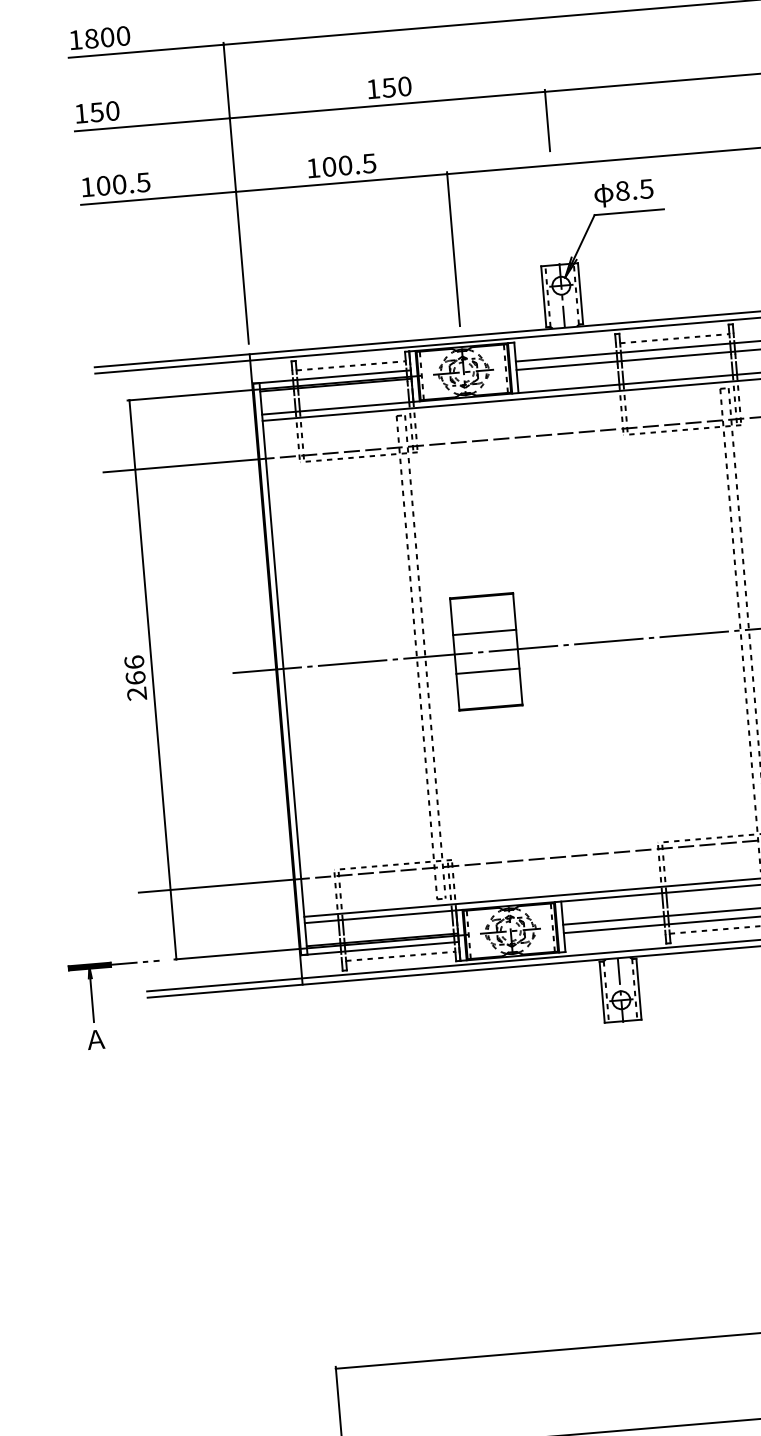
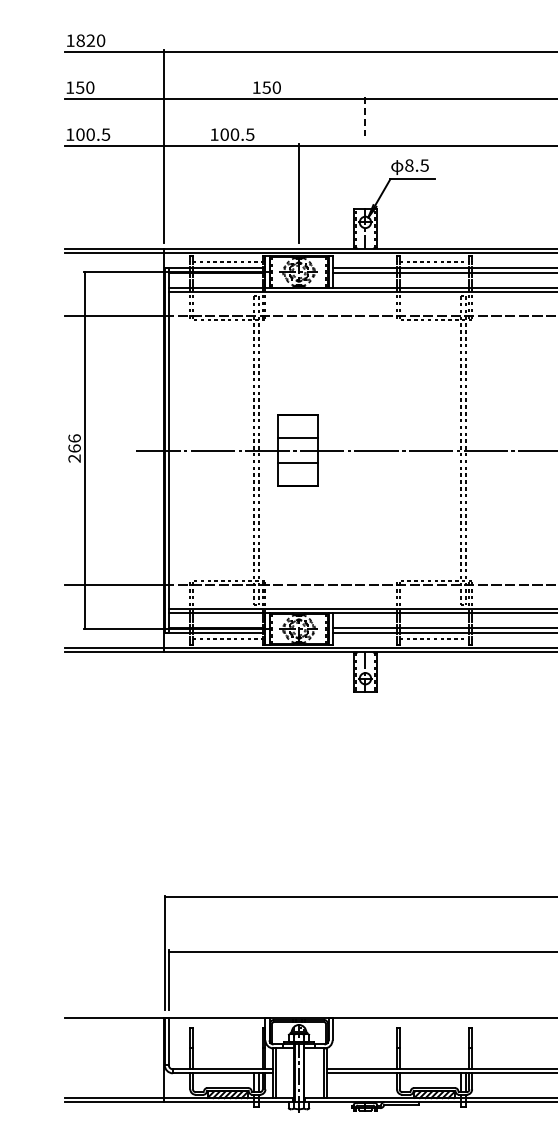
text: (106, 37) -> (90, 40), 1800 -> 1820
line: (547, 119) -> (365, 116), solid -> dashed
part: (93, 1006) -> (30, 654), removed

